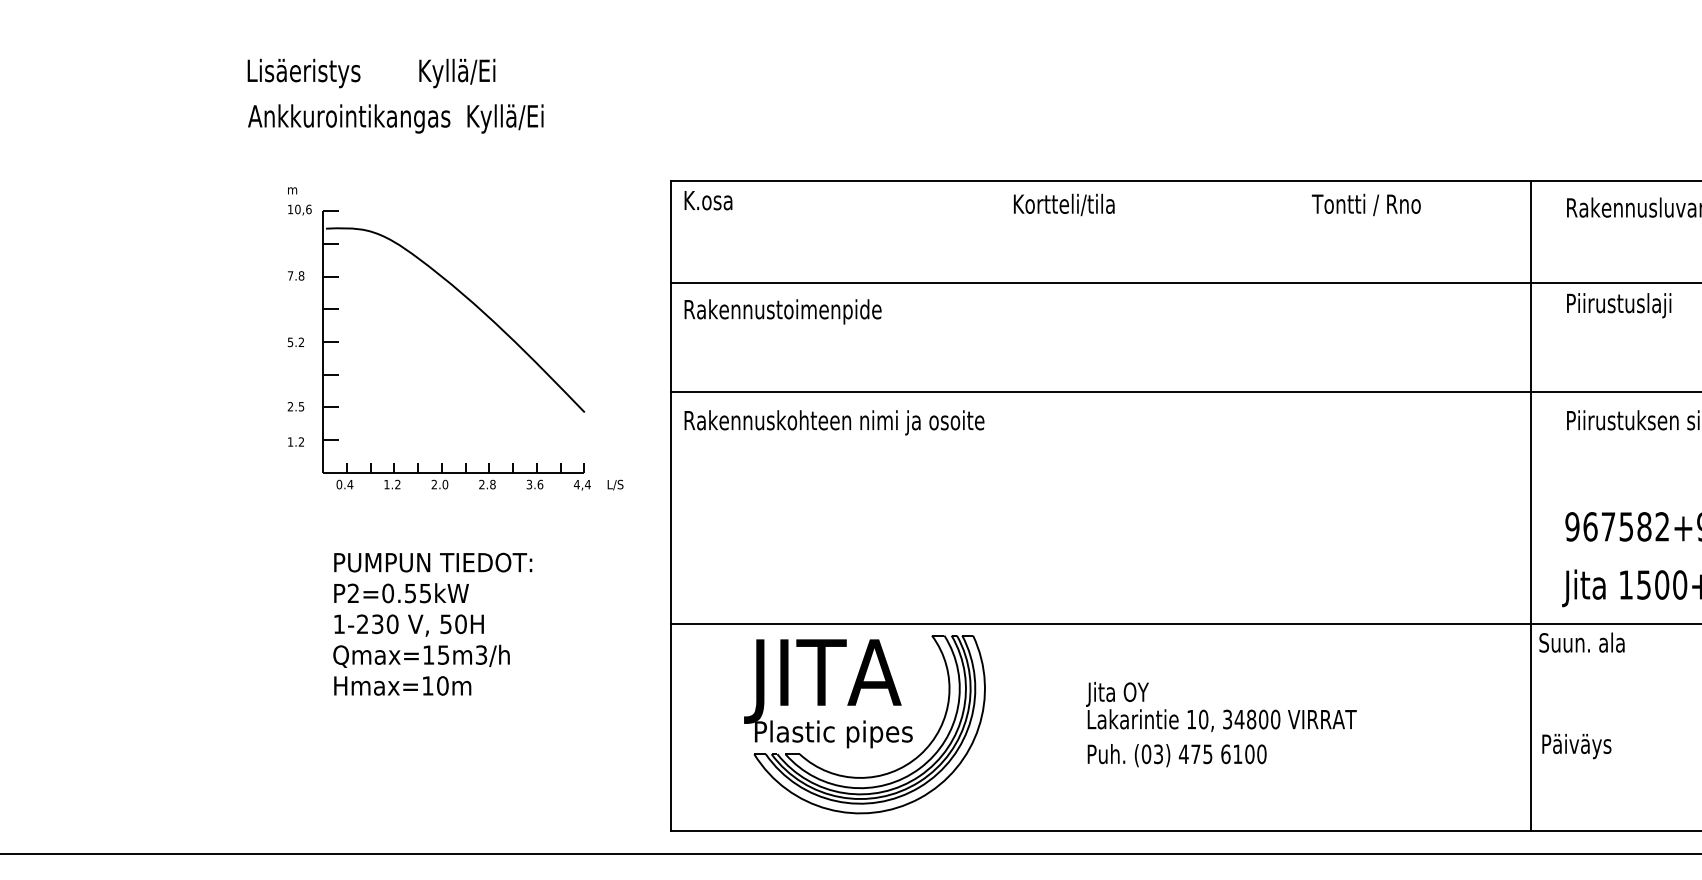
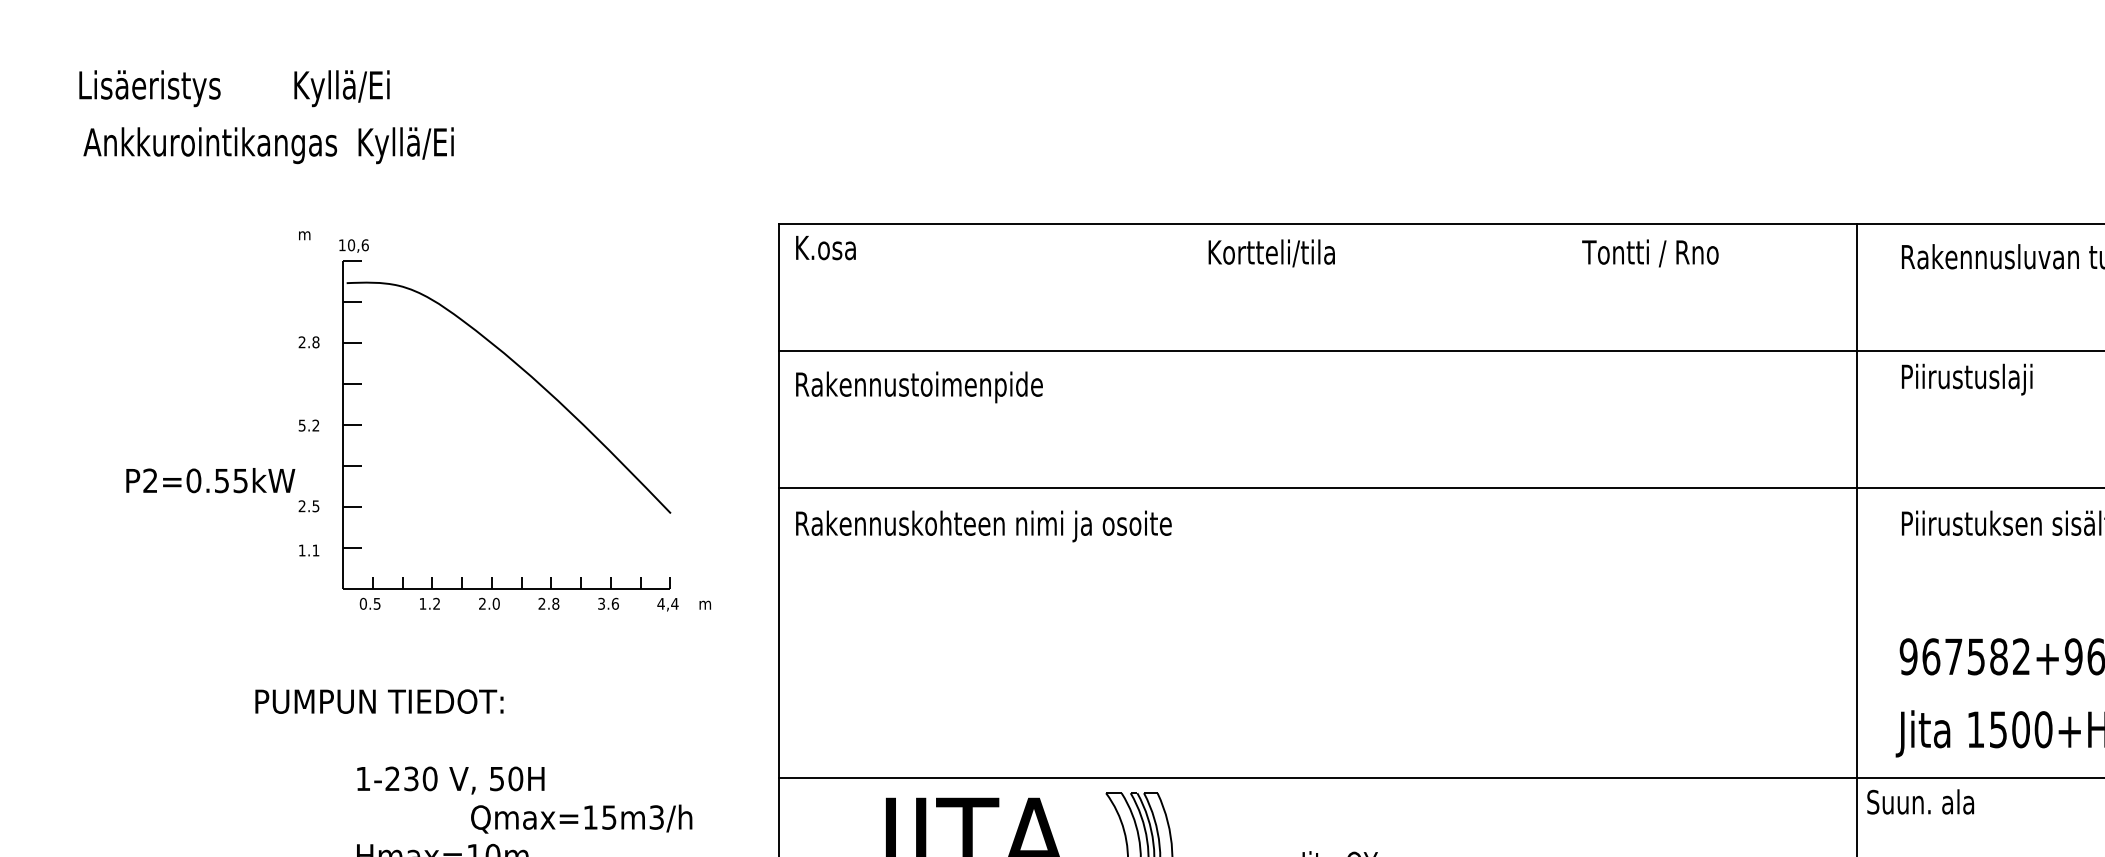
text: (371, 73) -> (234, 88), moved
text: (395, 118) -> (268, 145), moved
text: (299, 209) -> (353, 245), moved
text: (290, 275) -> (302, 341), 7.8 -> 2.8
text: (300, 441) -> (314, 549), 1.2 -> 1.1
text: (350, 484) -> (377, 603), 0.4 -> 0.5
text: (615, 484) -> (709, 603), L/S -> m
text: (433, 562) -> (379, 701), moved
text: (401, 593) -> (210, 480), moved
text: (421, 655) -> (581, 818), moved

